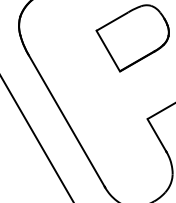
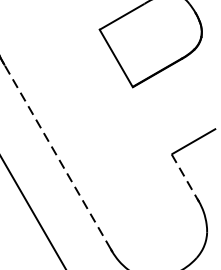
line: (66, 120) -> (57, 156), solid -> dashed
line: (156, 135) -> (184, 177), solid -> dashed

